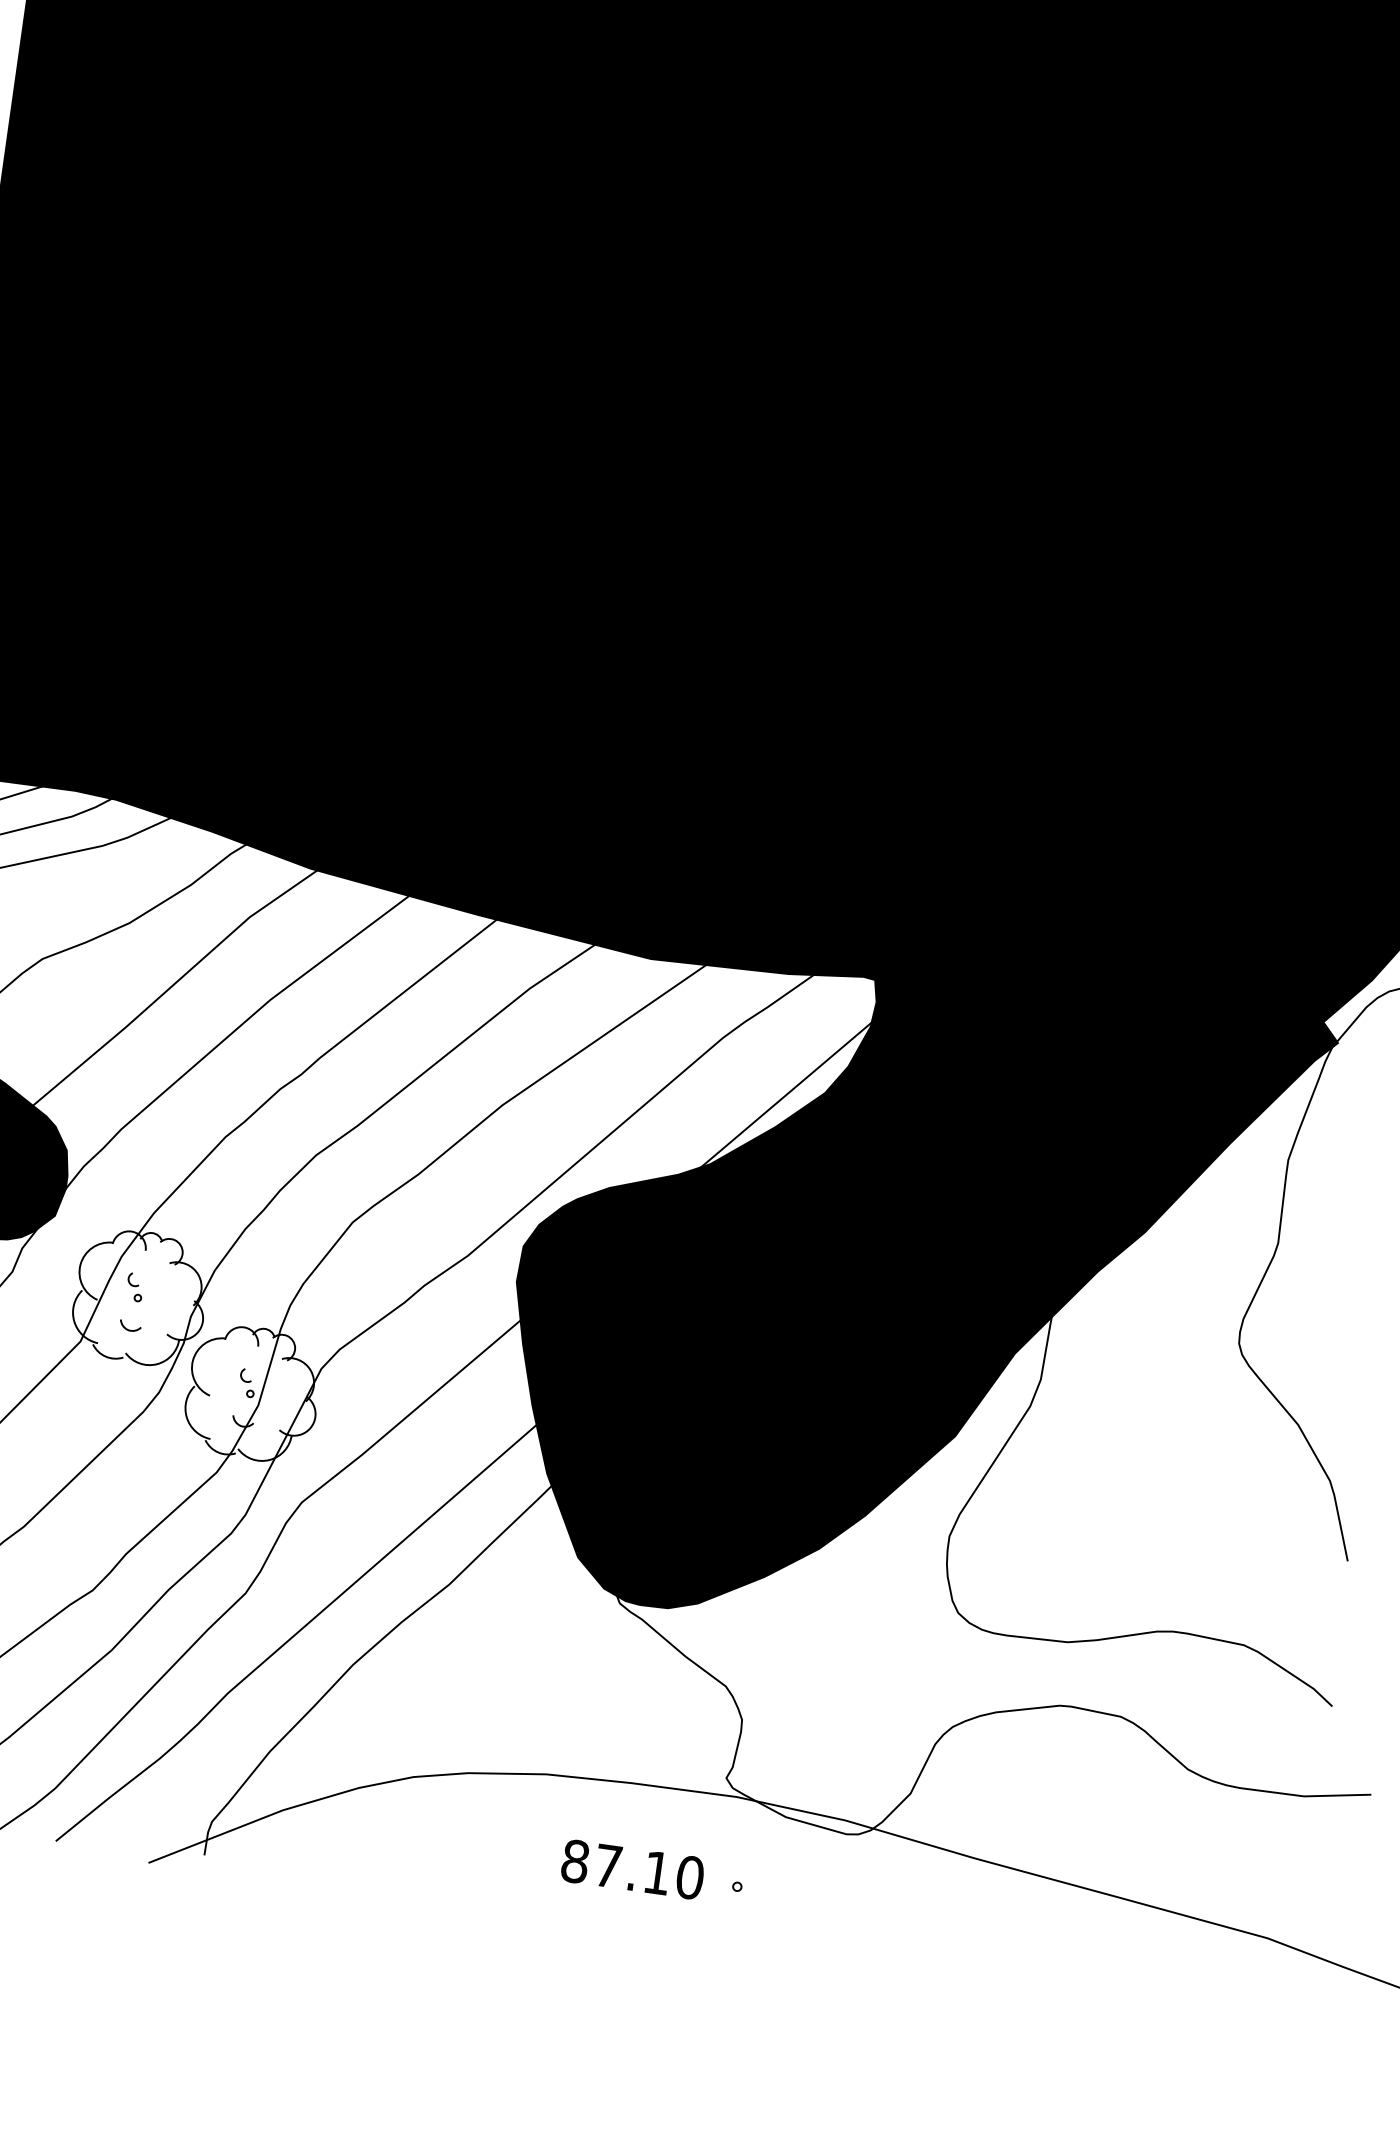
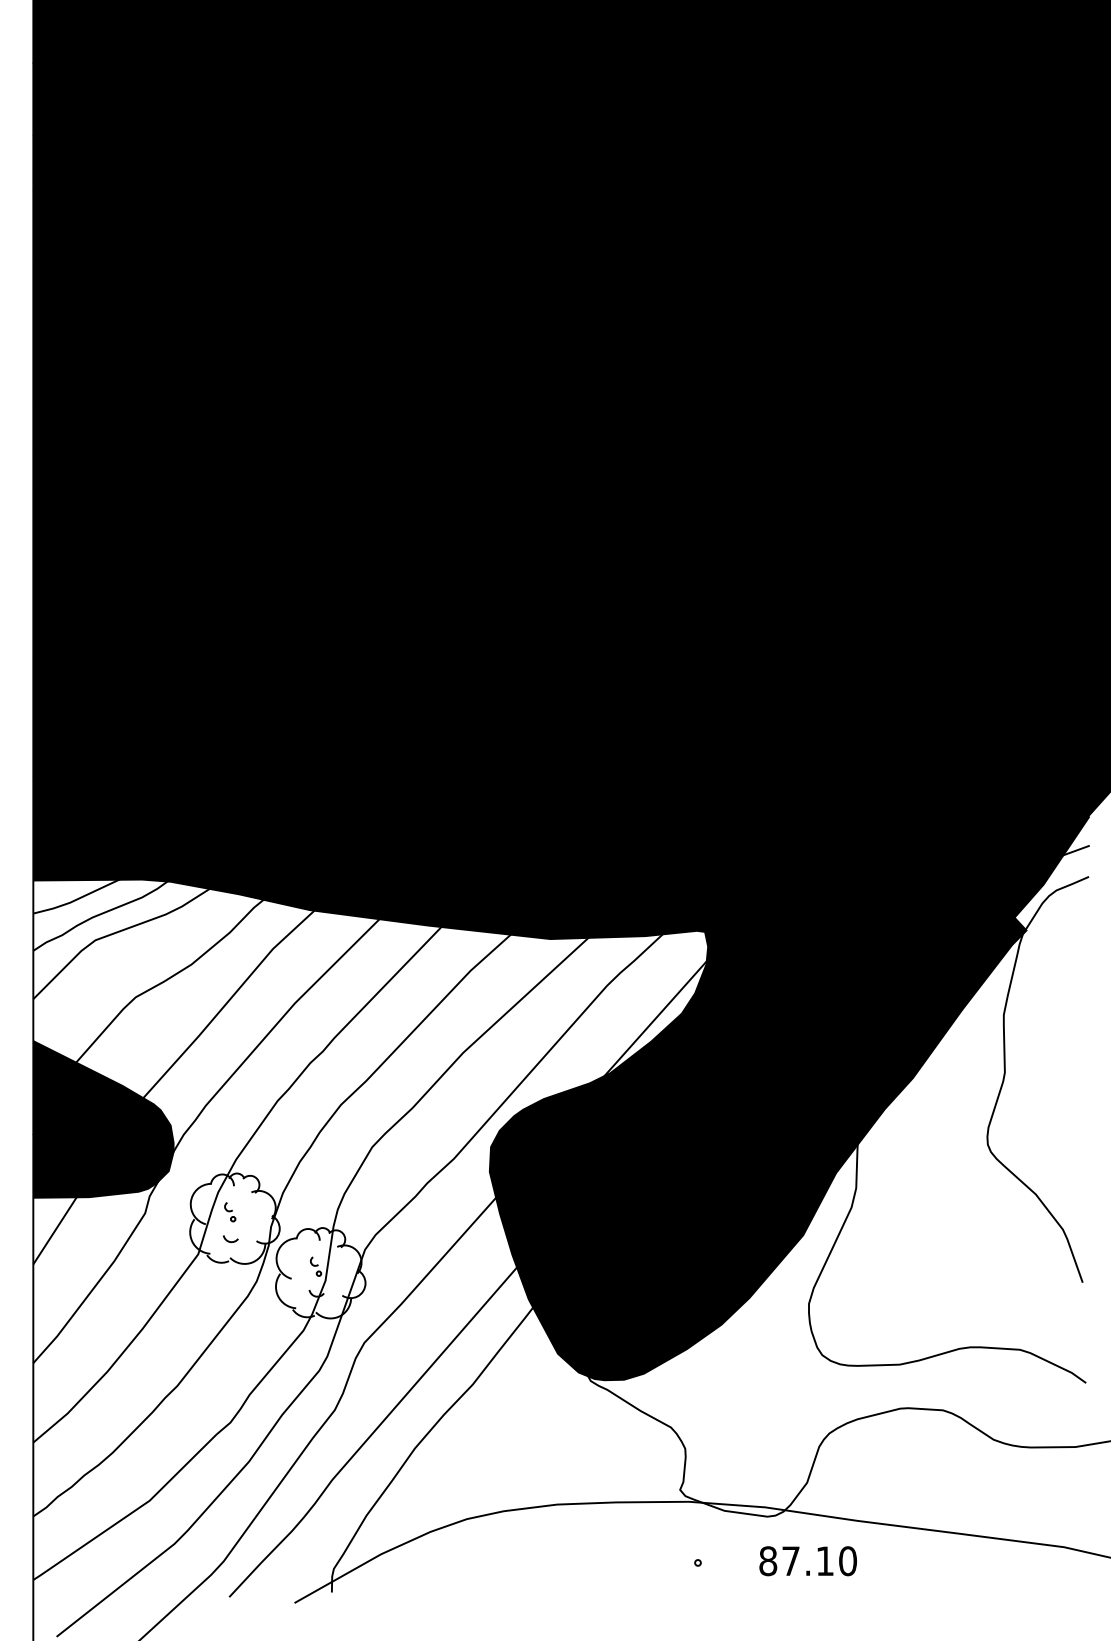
text: (631, 1869) -> (807, 1561), moved

